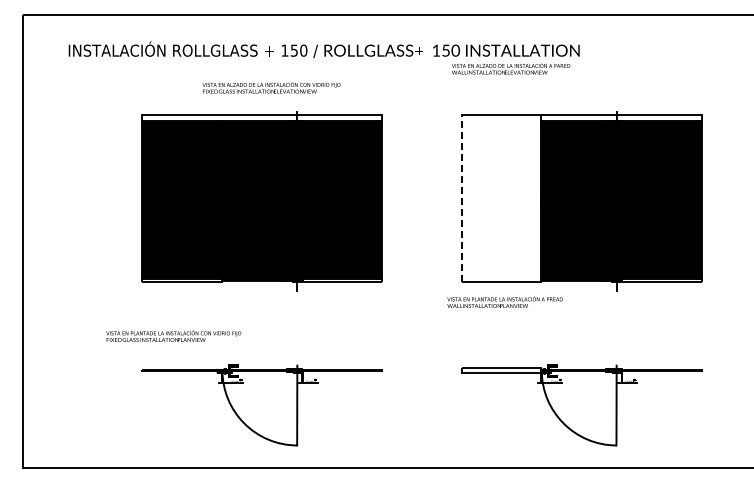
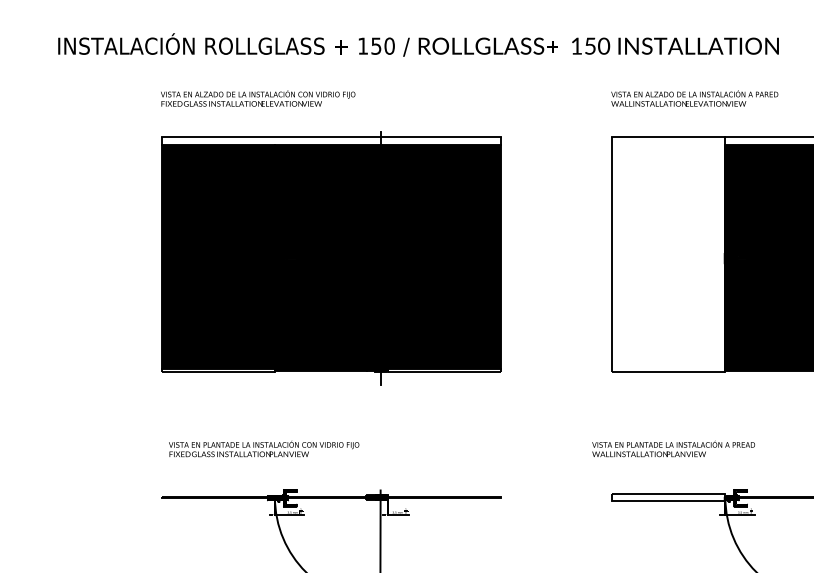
text: (511, 68) -> (695, 98), moved
text: (271, 87) -> (258, 98), moved
line: (461, 198) -> (612, 254), dashed -> solid
text: (504, 301) -> (672, 447), moved
text: (173, 335) -> (263, 447), moved

